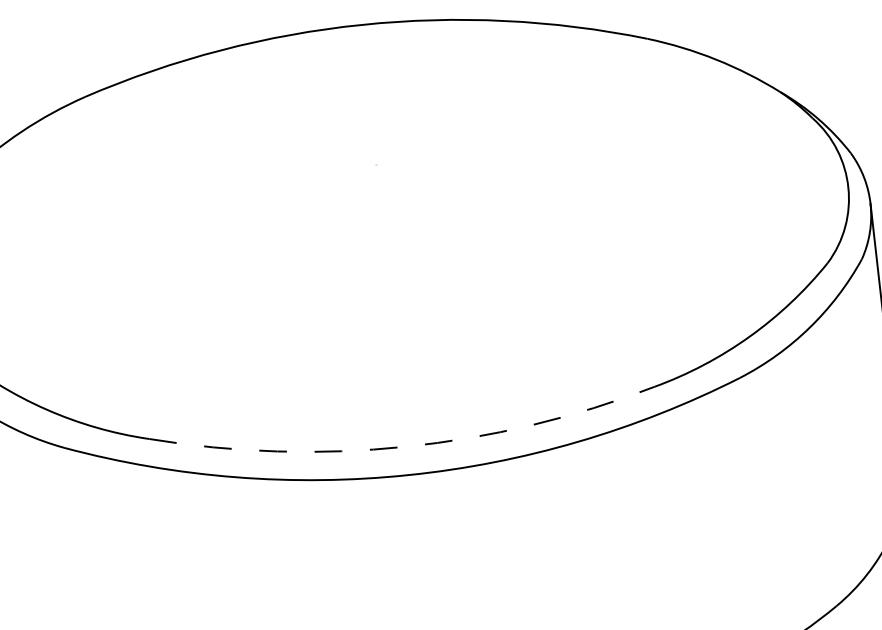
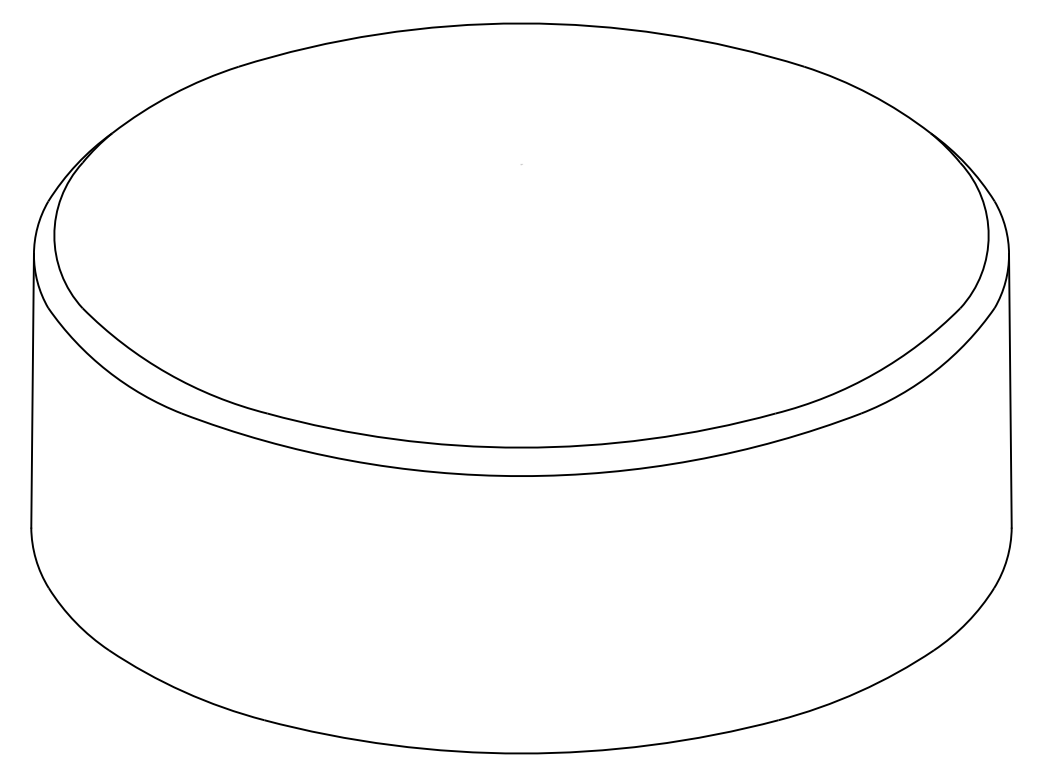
arc: (405, 446) -> (521, 447), dashed -> solid

